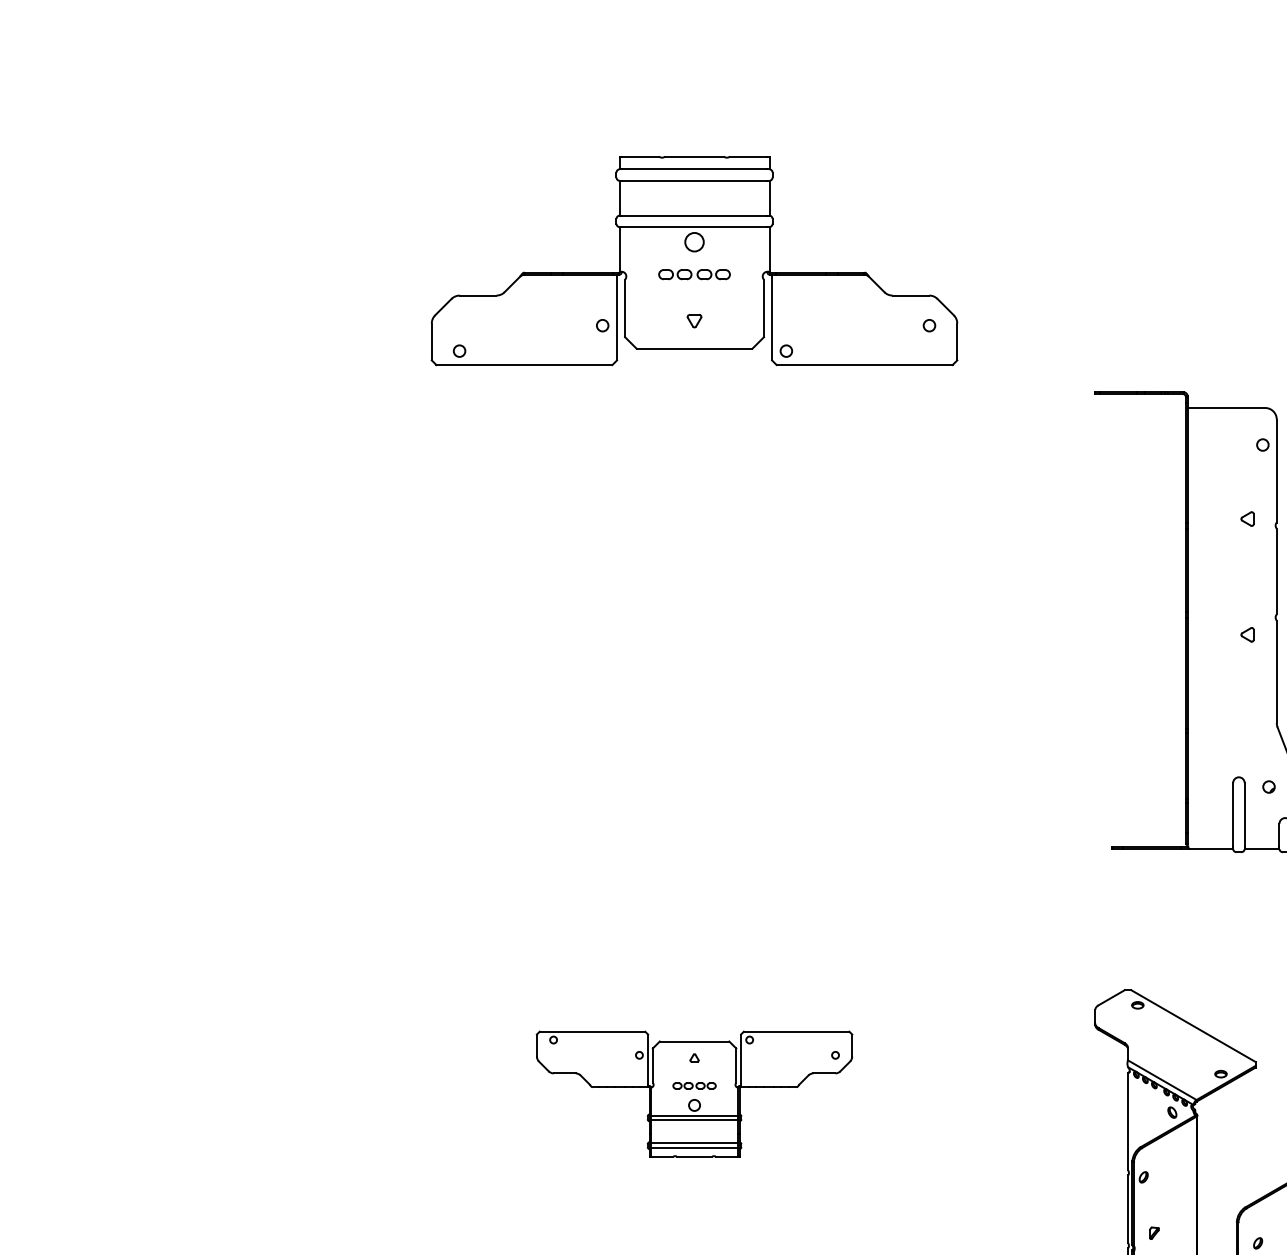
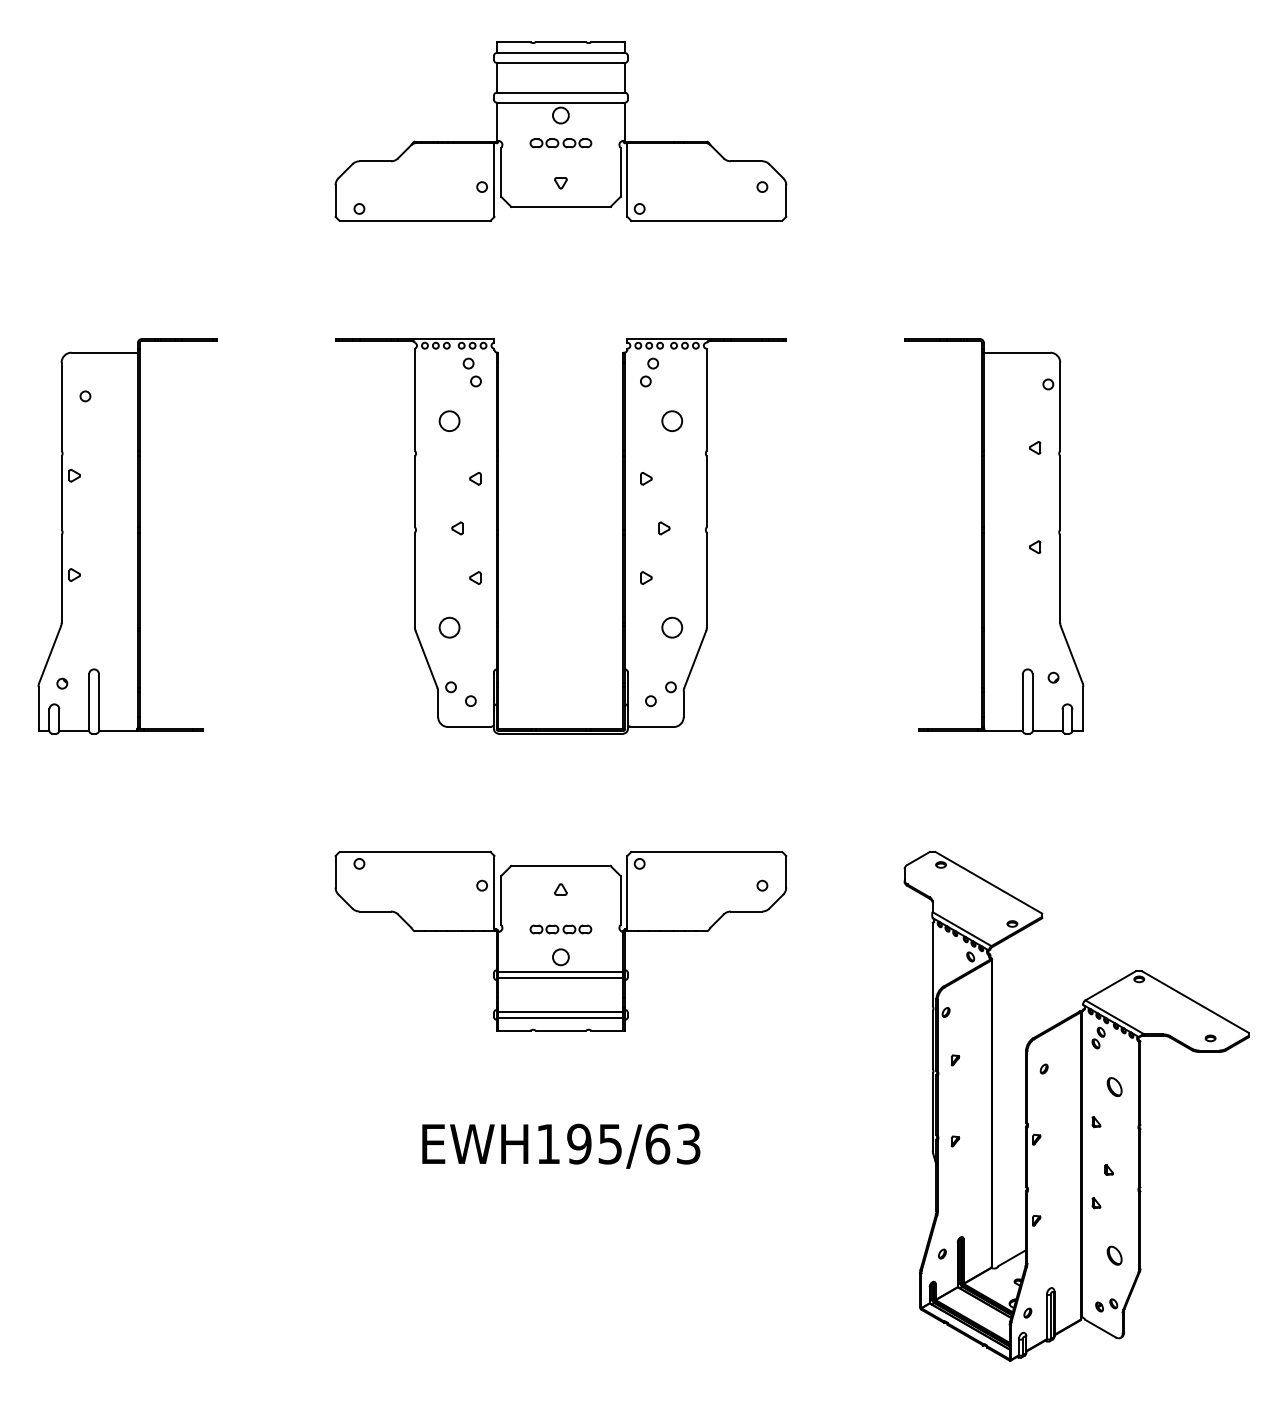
part: (694, 260) -> (560, 131), moved
part: (189, 622) -> (127, 536), added
part: (621, 622) -> (498, 536), added
part: (694, 1093) -> (560, 940), size x1.67

